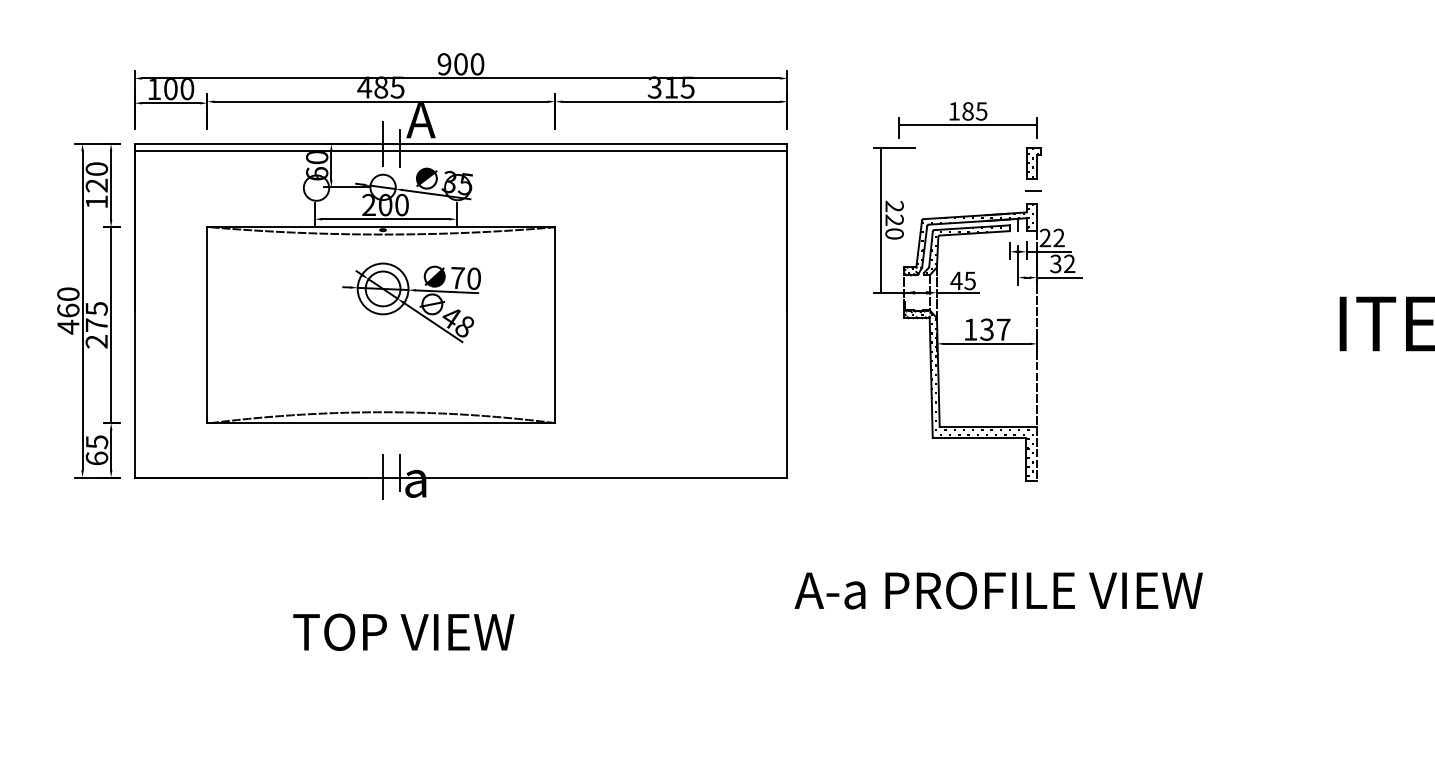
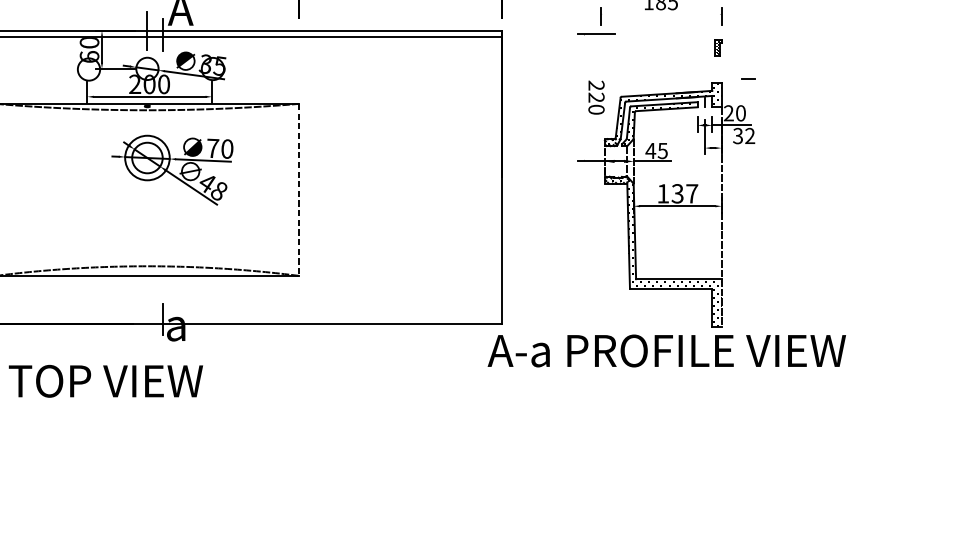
line: (968, 125) -> (661, 14), removed
part: (1033, 163) -> (718, 47), size x0.6
line: (1033, 190) -> (748, 78), moved
line: (880, 219) -> (584, 97), removed
text: (1058, 237) -> (740, 112), 22 -> 20
line: (1059, 277) -> (741, 147), removed
line: (555, 325) -> (298, 190), solid -> dashed
line: (383, 477) -> (147, 323), removed
text: (998, 590) -> (666, 350), moved
text: (403, 631) -> (105, 380), moved

